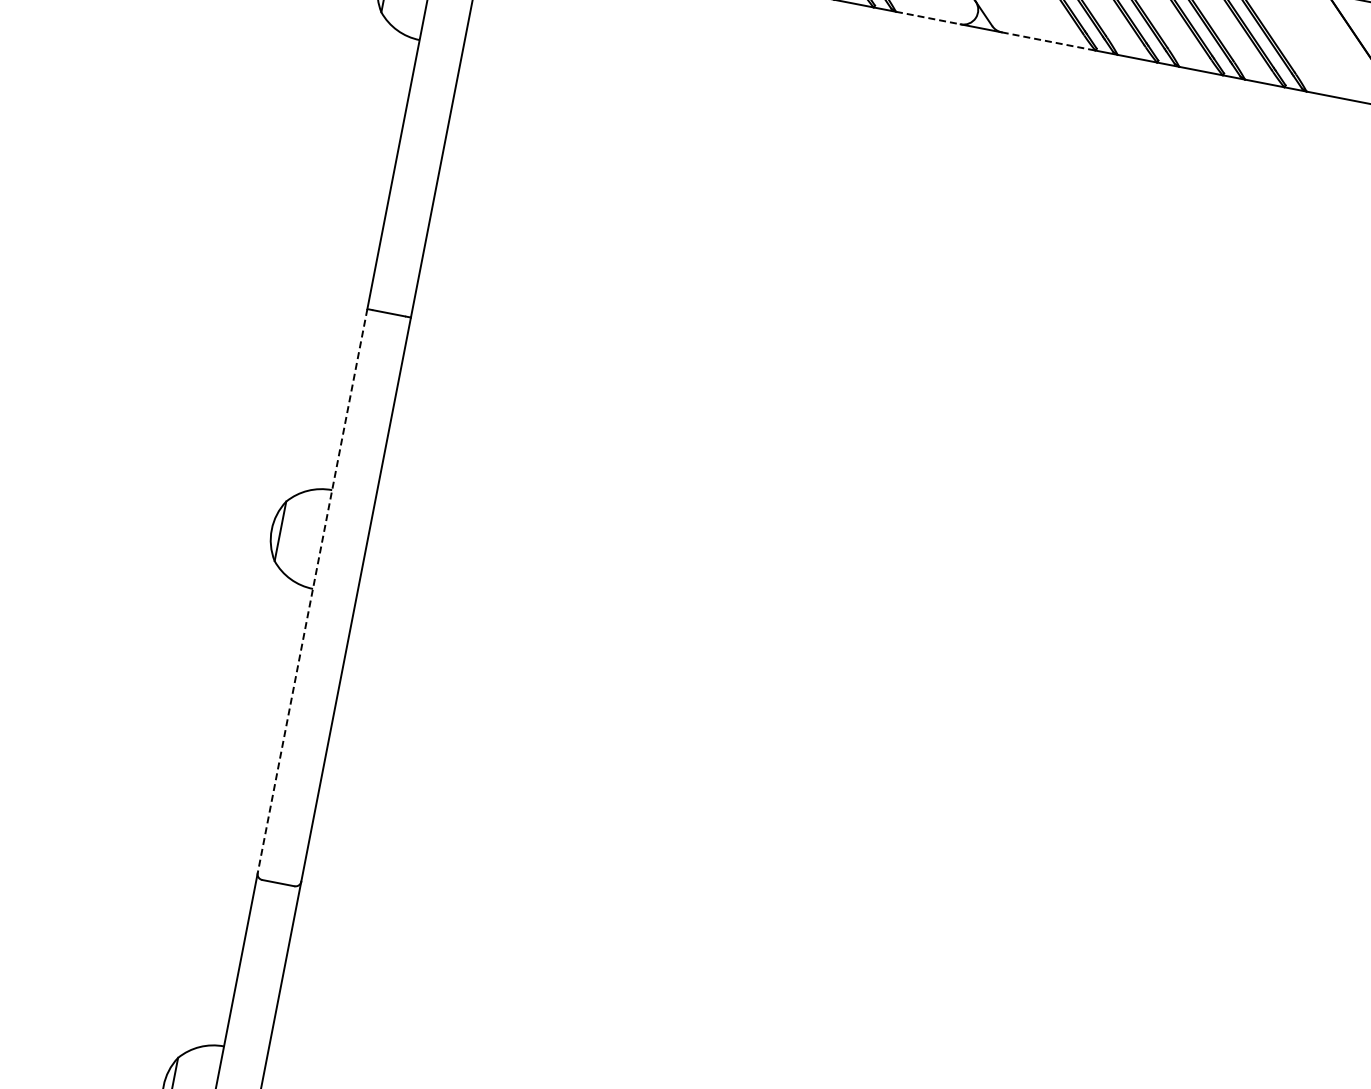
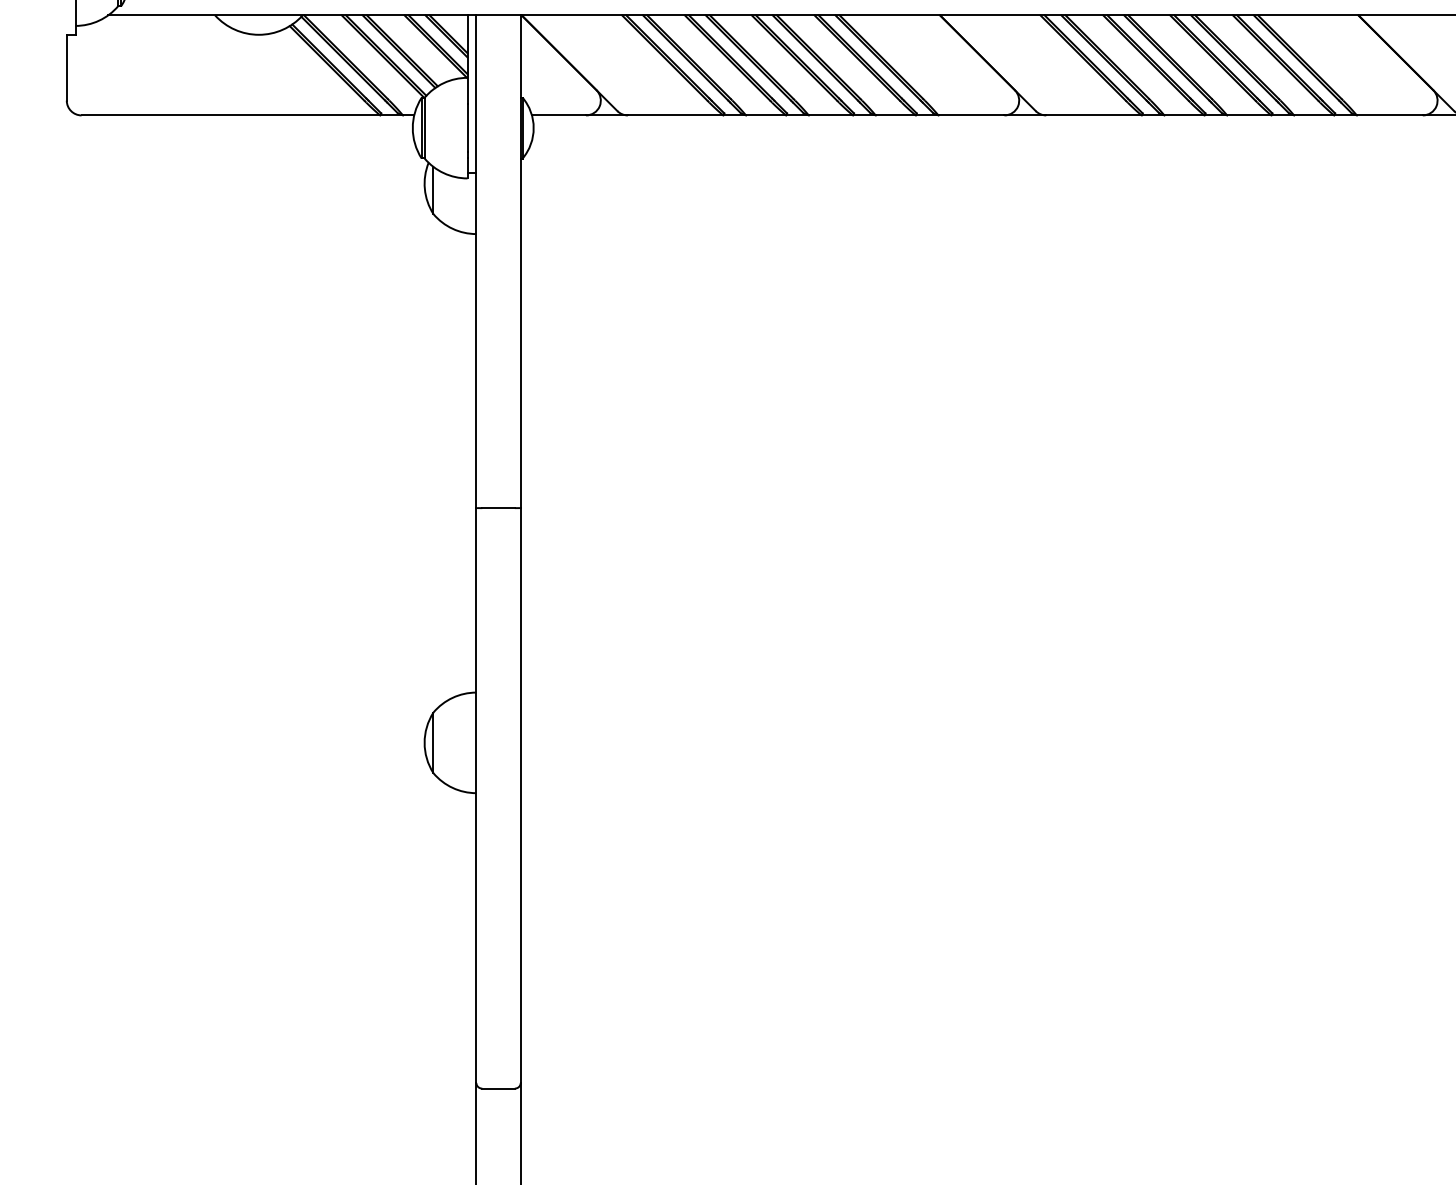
line: (928, 18) -> (971, 115), dashed -> solid
line: (1049, 41) -> (1094, 115), dashed -> solid
line: (312, 591) -> (476, 795), dashed -> solid

